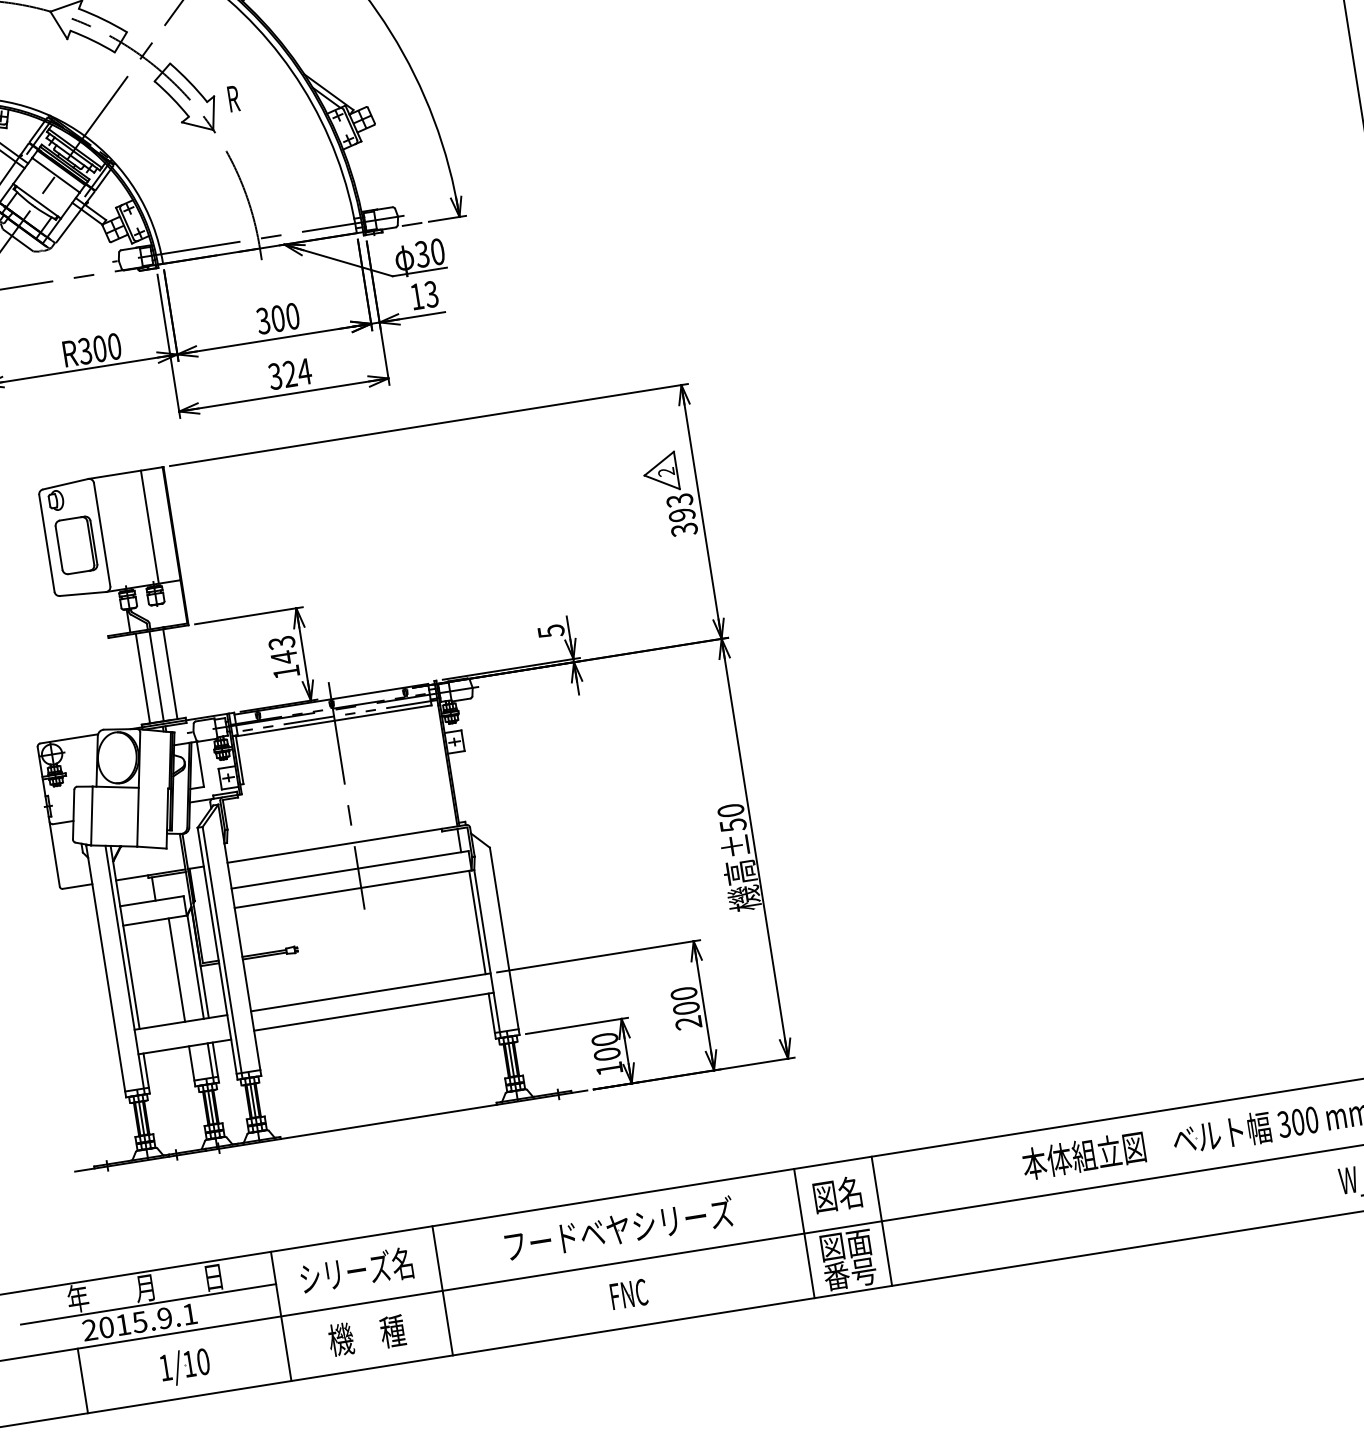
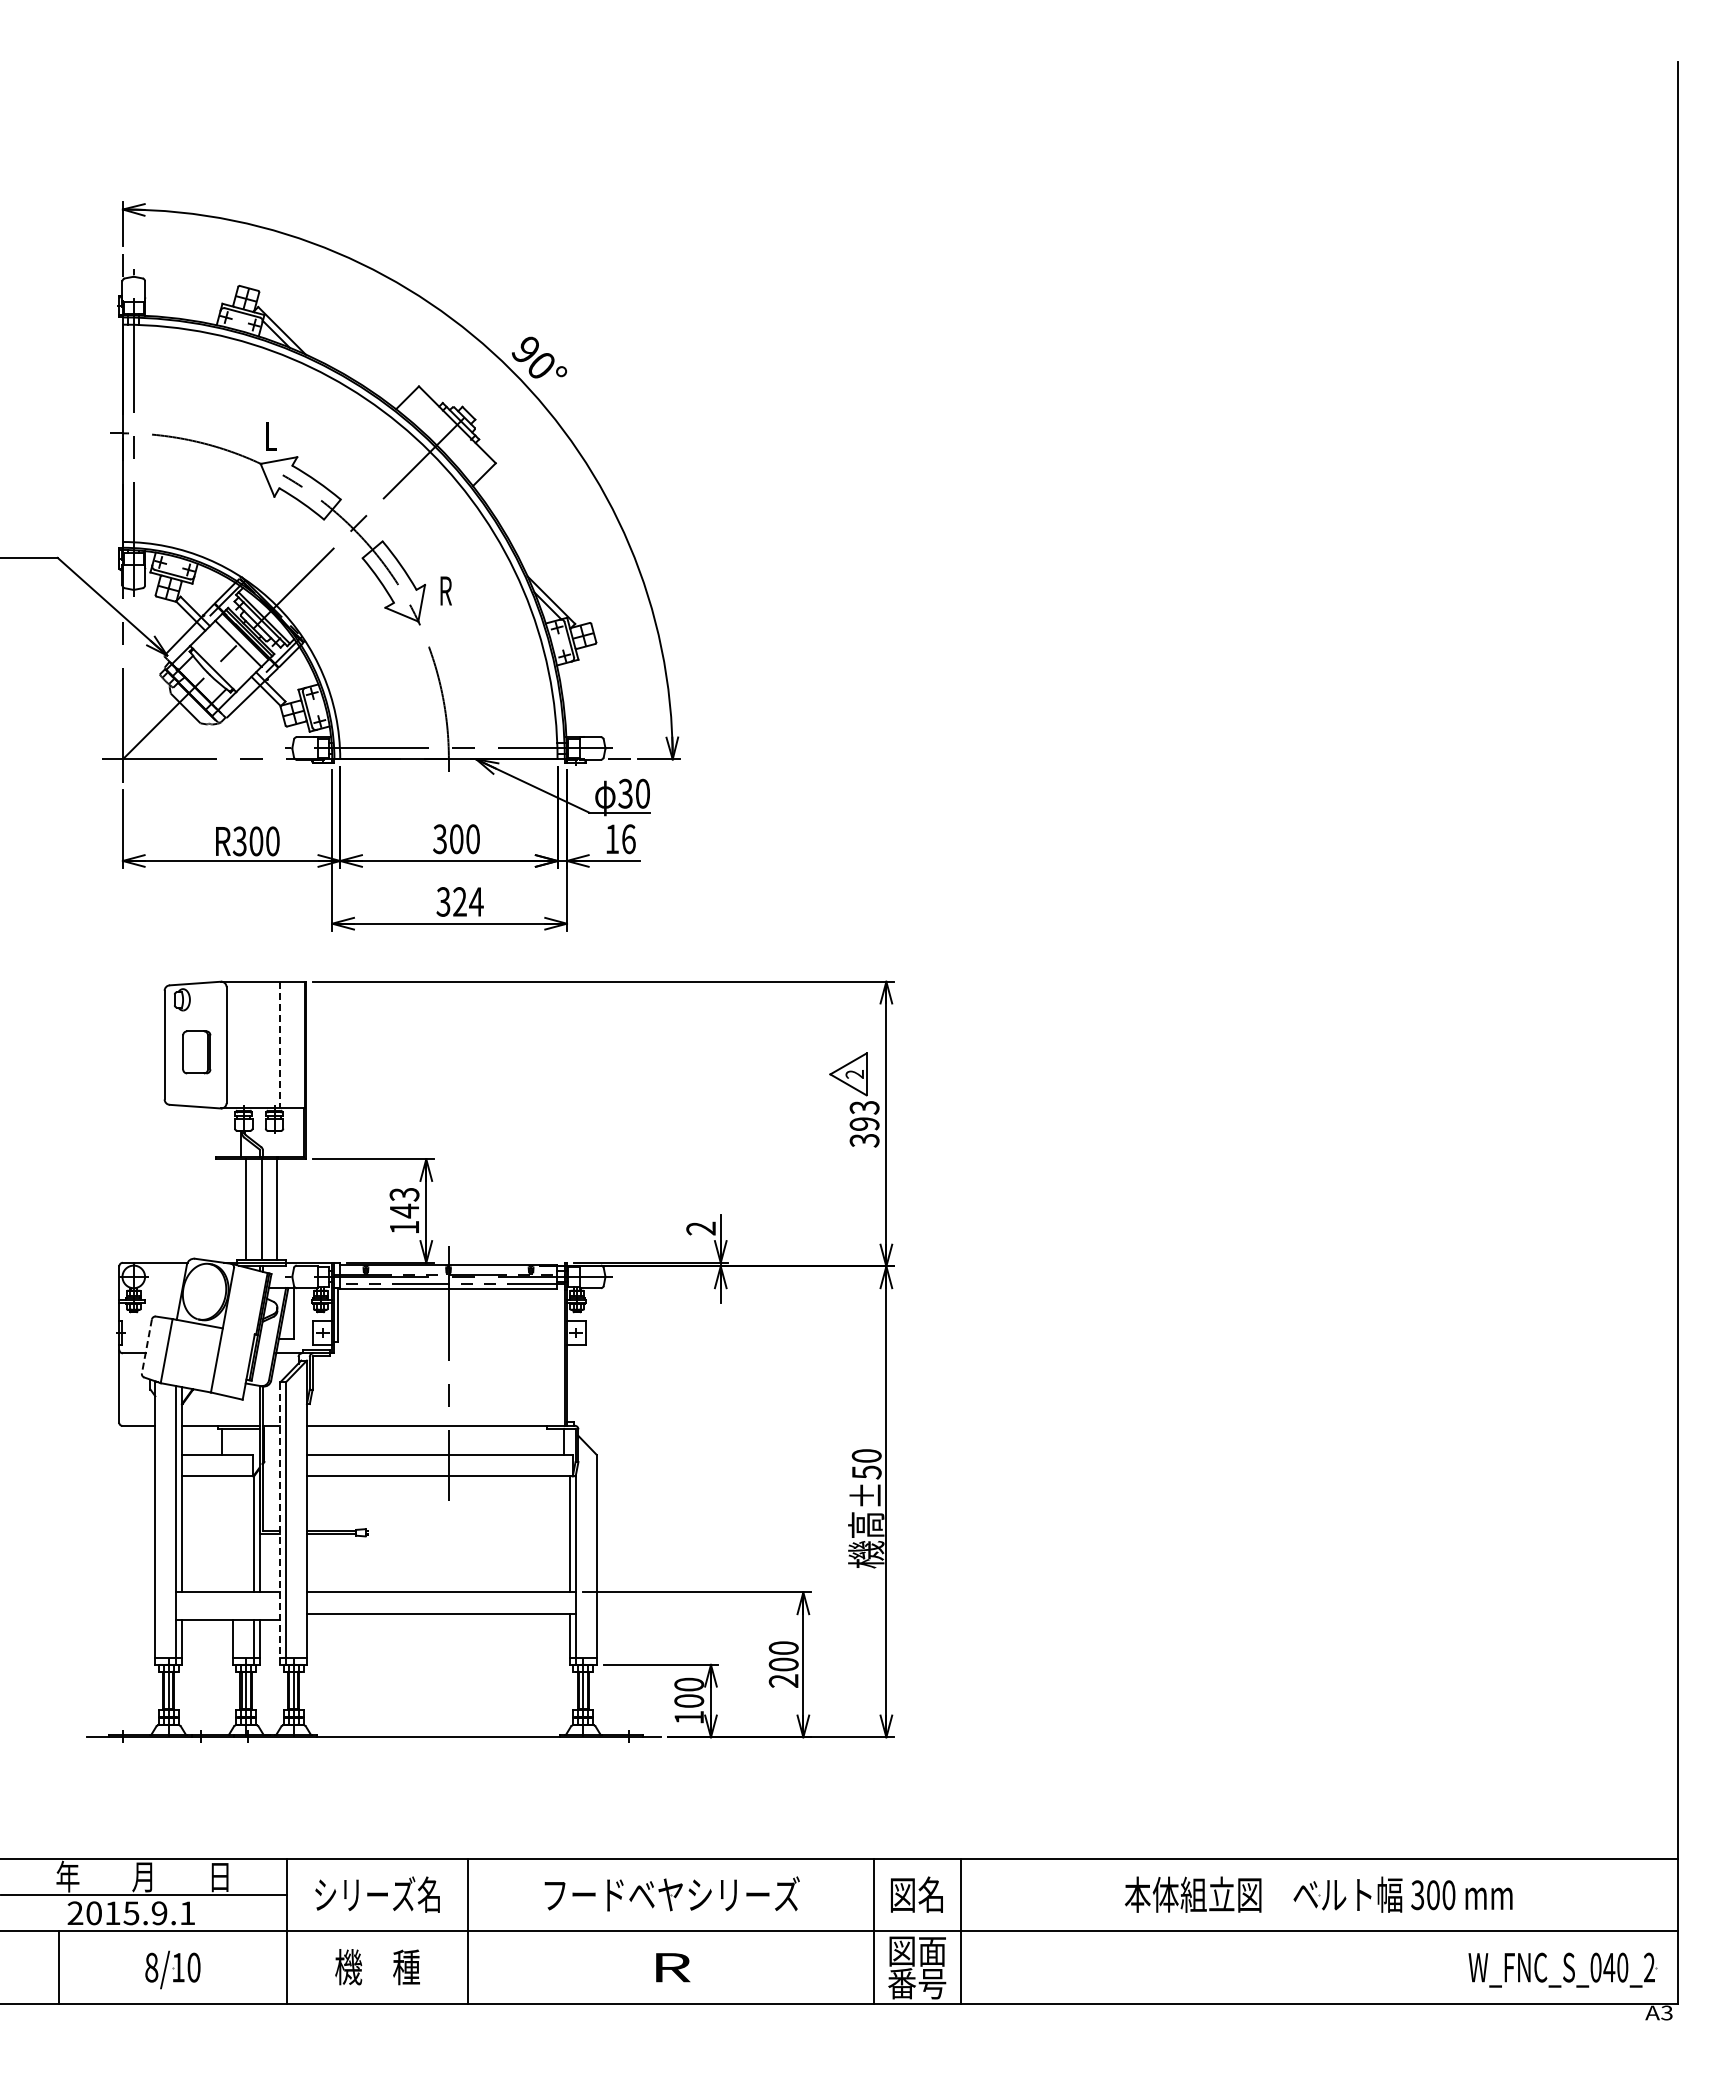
text: (431, 294) -> (628, 839), 13 -> 16
line: (150, 527) -> (280, 1045), solid -> dashed
part: (76, 545) -> (196, 1052), size x0.7
text: (551, 631) -> (701, 1228), 5 -> 2
line: (73, 814) -> (146, 1346), solid -> dashed
line: (217, 953) -> (280, 1523), solid -> dashed
line: (176, 970) -> (232, 1534), removed
text: (629, 1294) -> (671, 1967), FNC -> R
text: (165, 1367) -> (151, 1967), 1/10 -> 8/10

